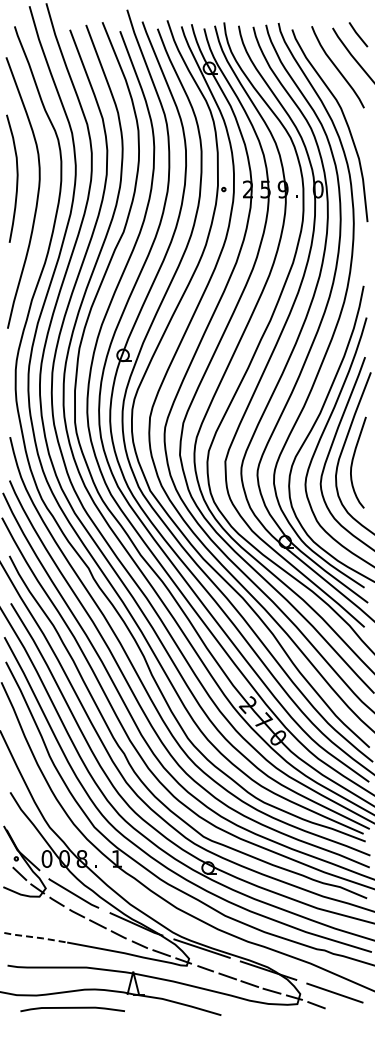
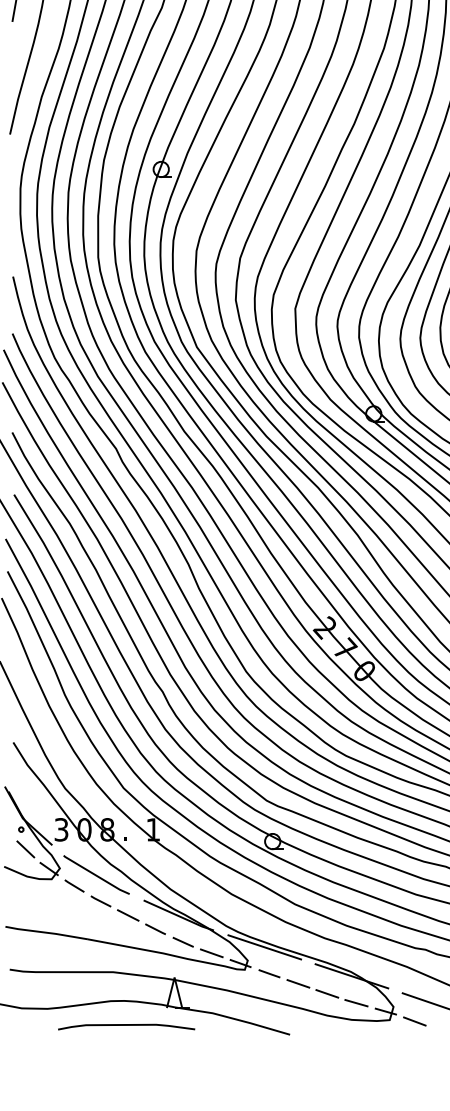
text: (46, 858) -> (60, 829), 0 -> 3
line: (36, 937) -> (47, 932), dashed -> solid
curve: (72, 1008) -> (126, 1025), moved

